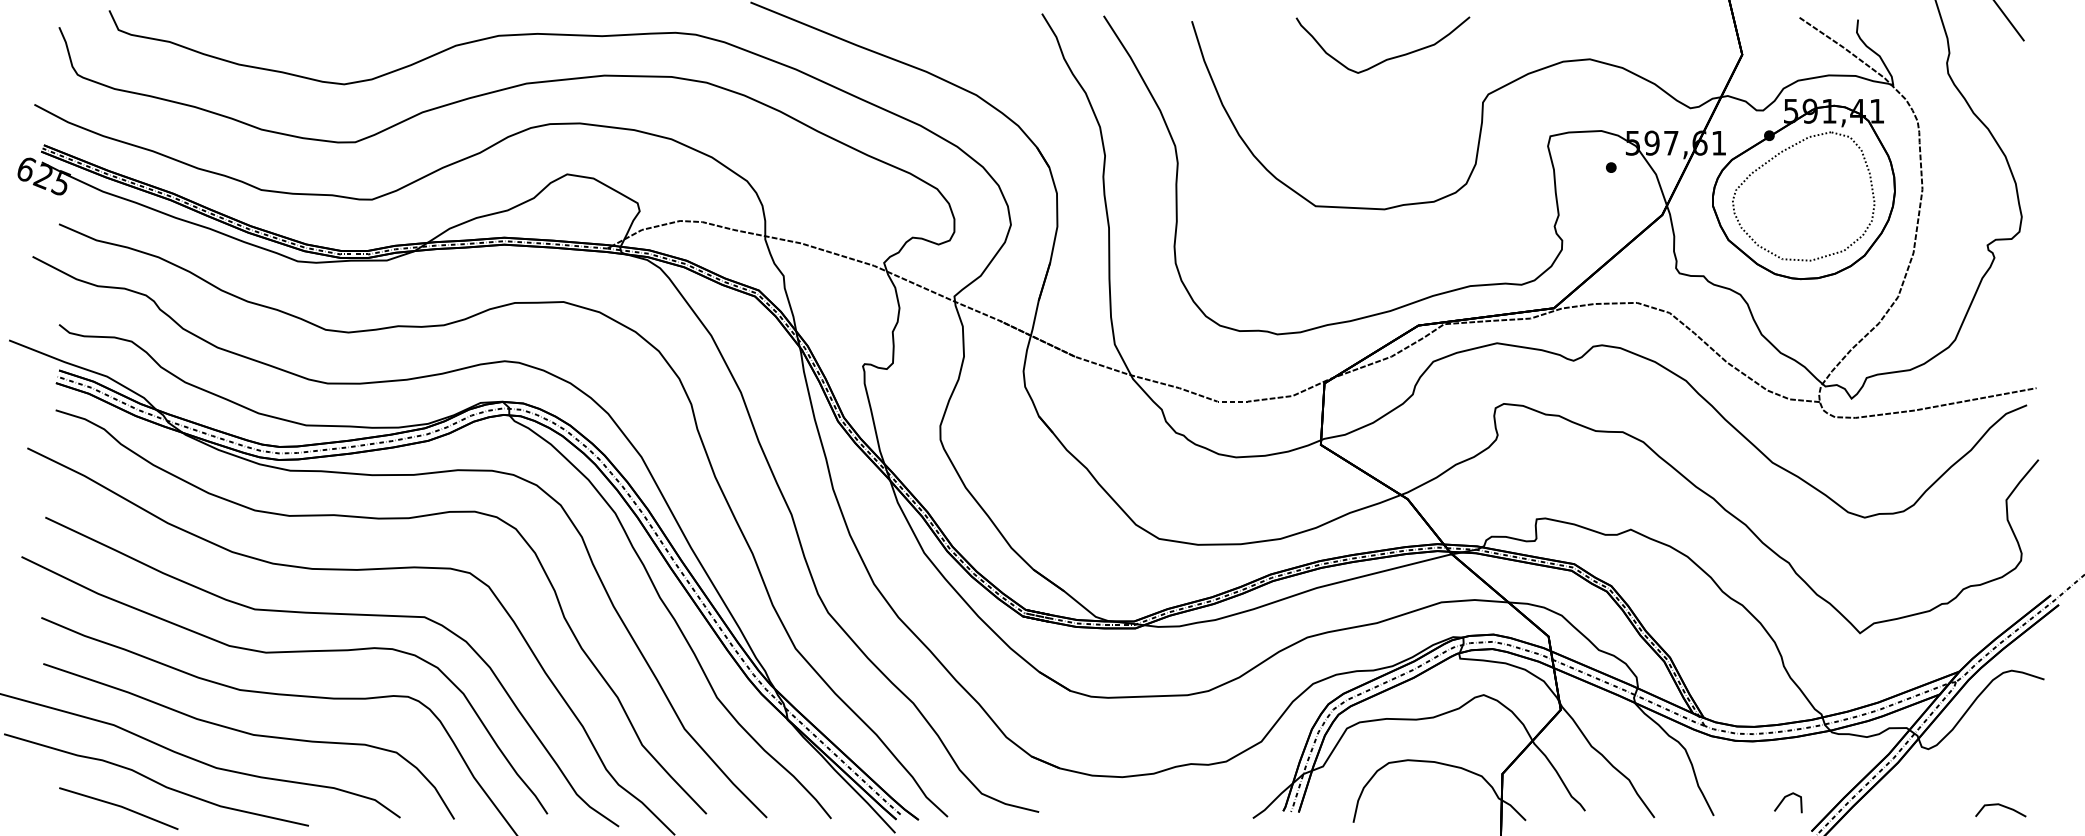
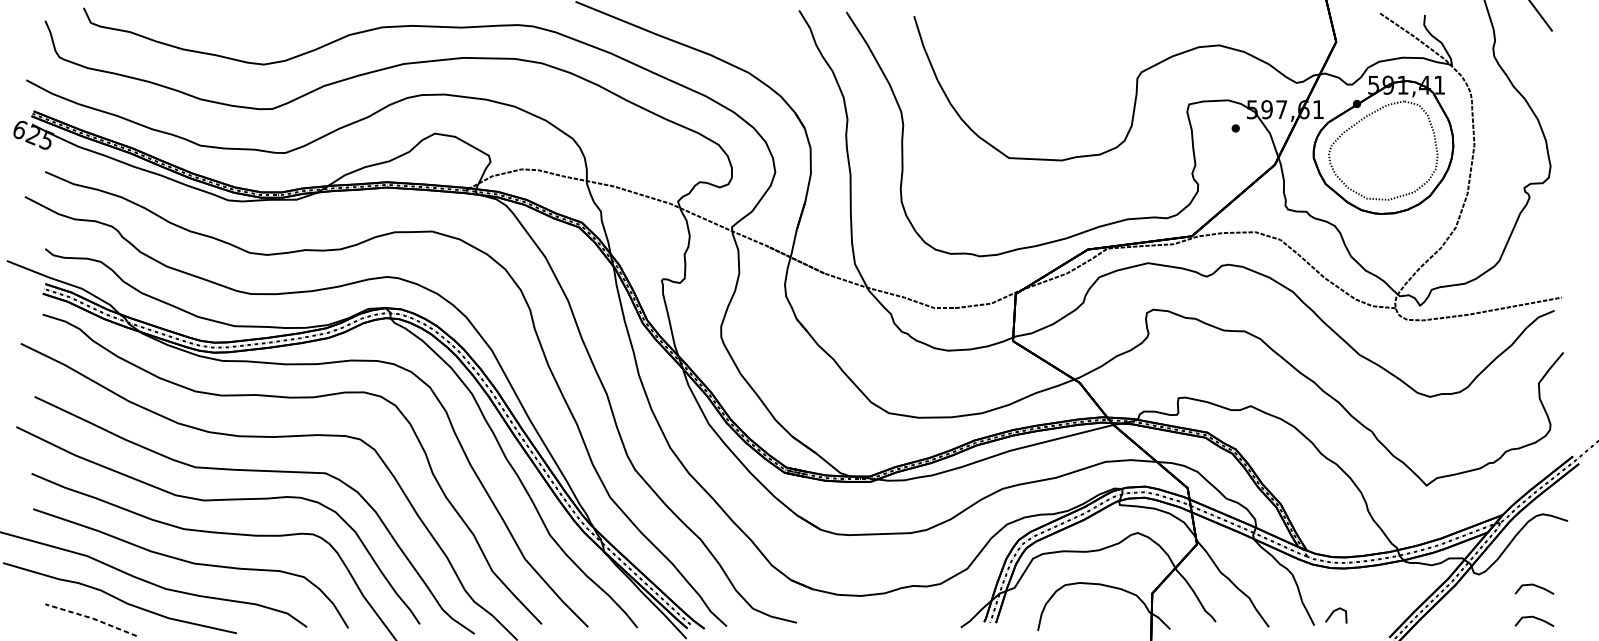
curve: (1387, 58) -> (1064, 44), removed
line: (2001, 764) -> (1535, 586), added
line: (1785, 798) -> (1334, 612), moved
line: (119, 806) -> (91, 618), solid -> dashed

